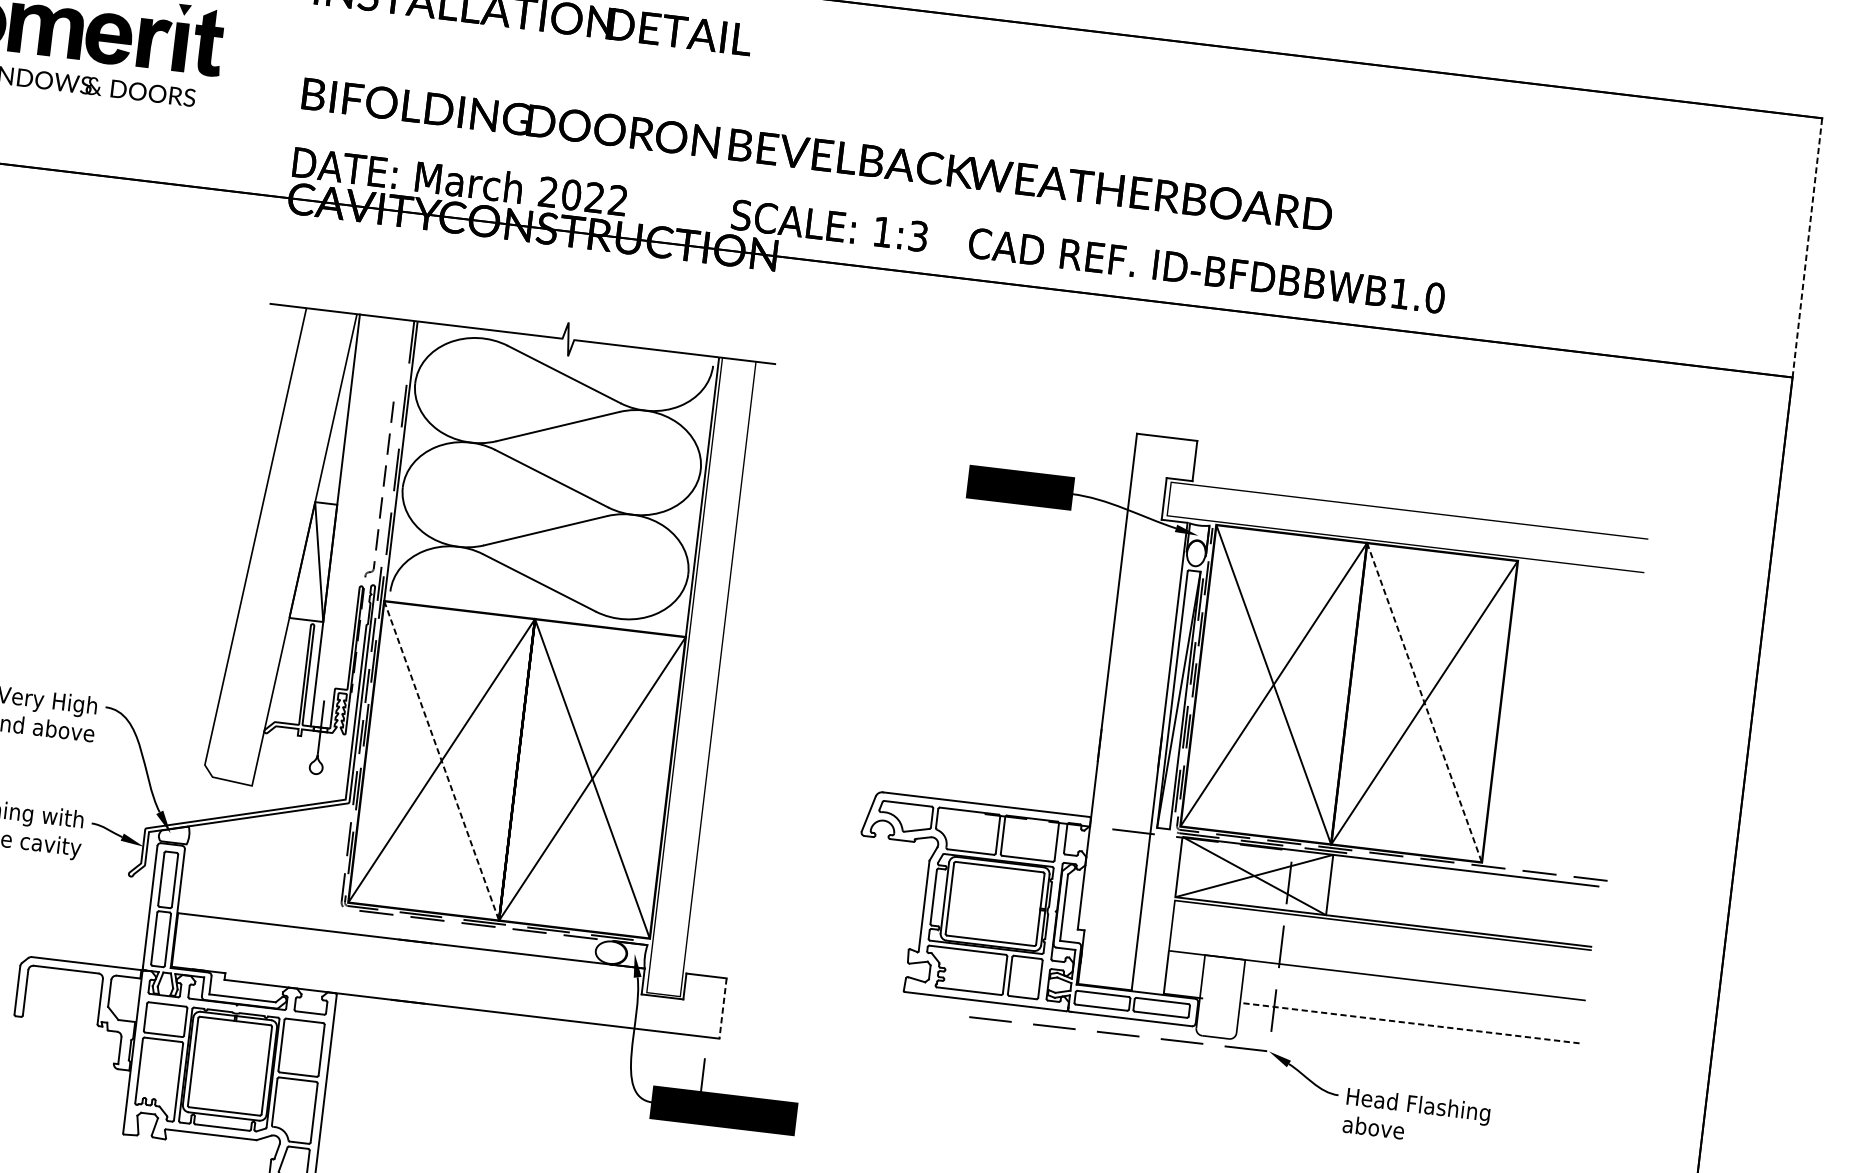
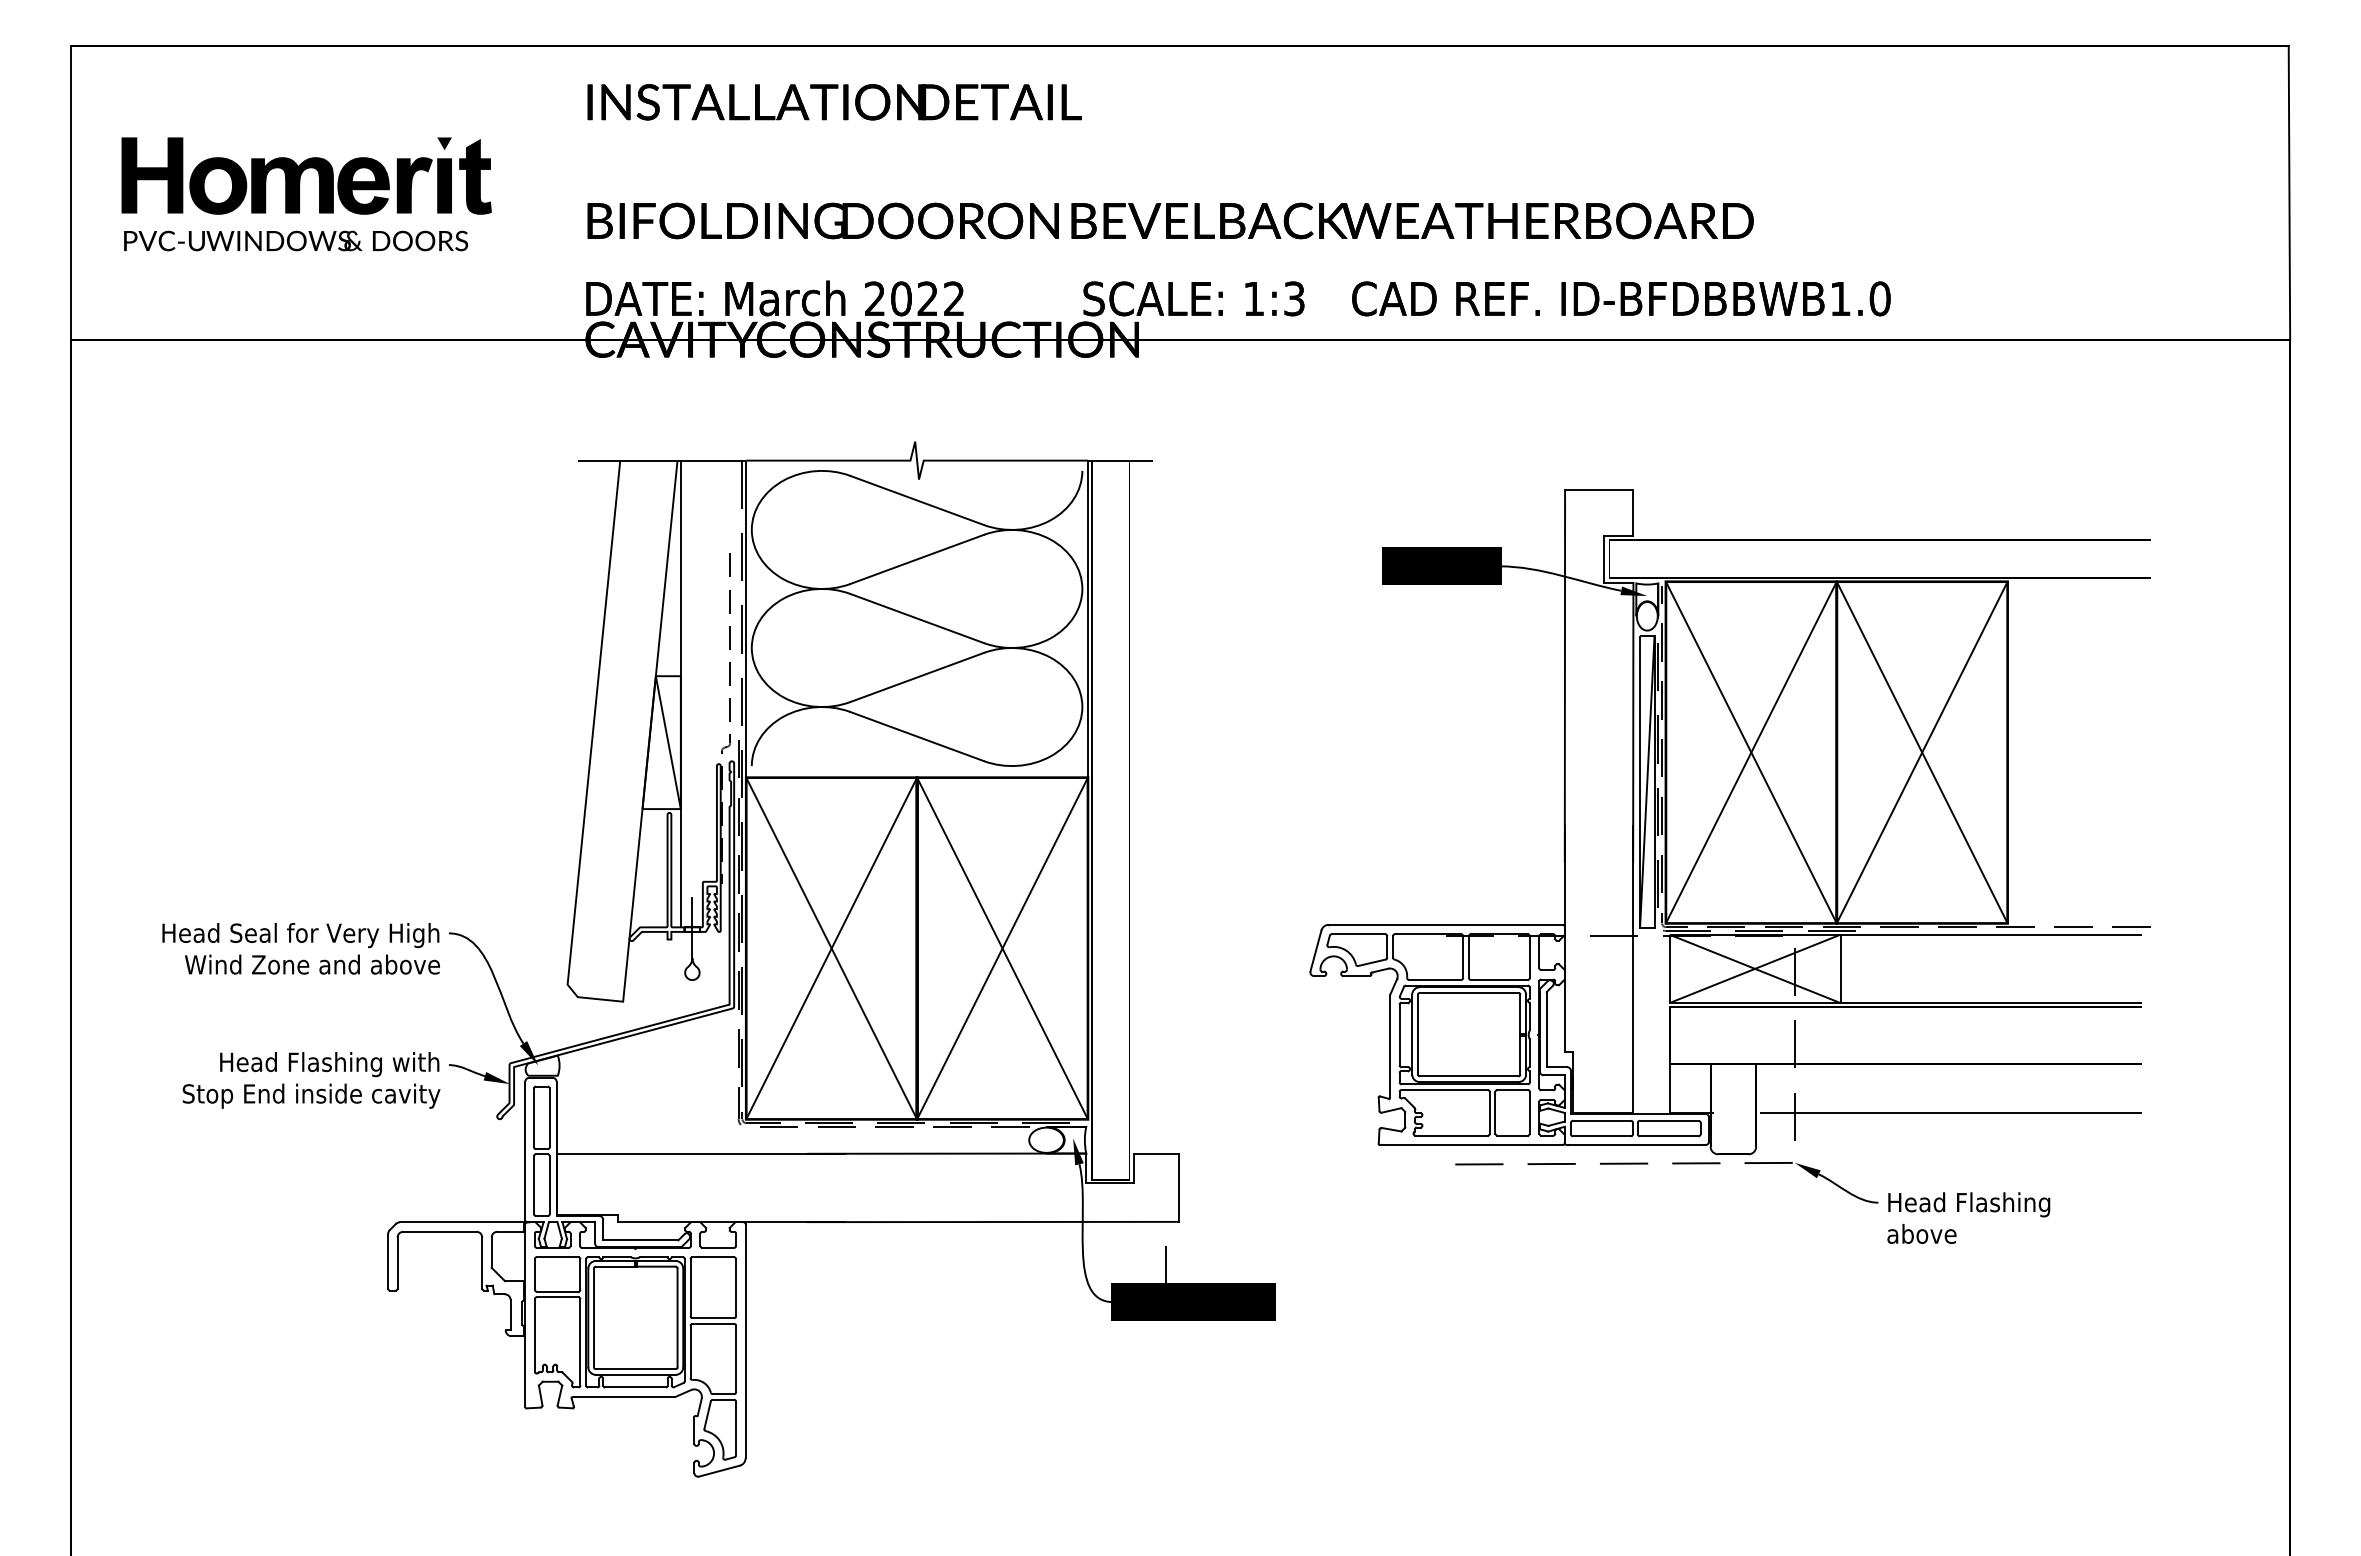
line: (1807, 248) -> (2289, 193), dashed -> solid
line: (1424, 703) -> (1922, 753), dashed -> solid
line: (441, 760) -> (831, 948), dashed -> solid
line: (723, 1009) -> (1179, 1188), dashed -> solid
line: (1412, 1023) -> (1951, 1112), dashed -> solid

